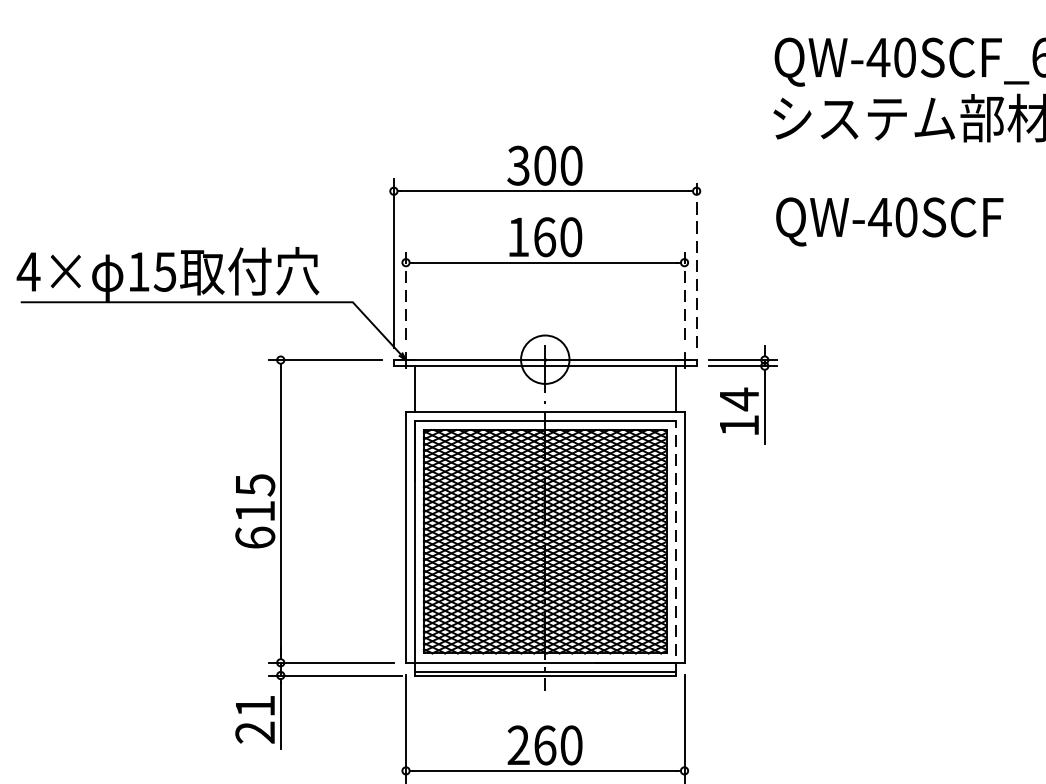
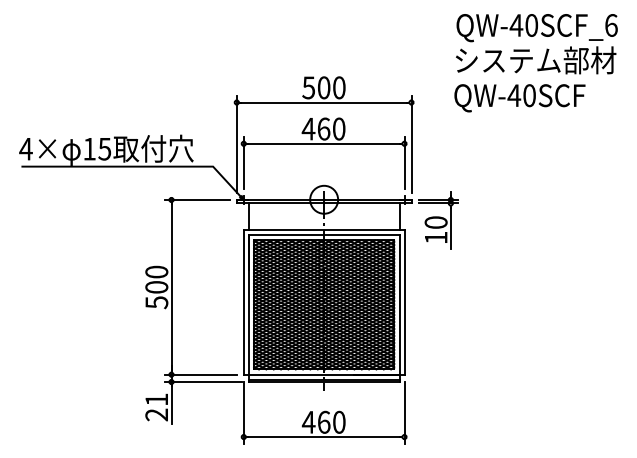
text: (518, 165) -> (308, 87), 300 -> 500
text: (888, 222) -> (519, 98), moved
text: (518, 237) -> (308, 129), 160 -> 460
line: (696, 263) -> (411, 144), dashed -> solid
line: (405, 295) -> (243, 162), dashed -> solid
line: (684, 295) -> (404, 162), dashed -> solid
text: (738, 399) -> (435, 222), 14 -> 10
text: (254, 511) -> (156, 287), 615 -> 500
line: (675, 548) -> (399, 308), dashed -> solid
text: (518, 743) -> (308, 421), 260 -> 460

